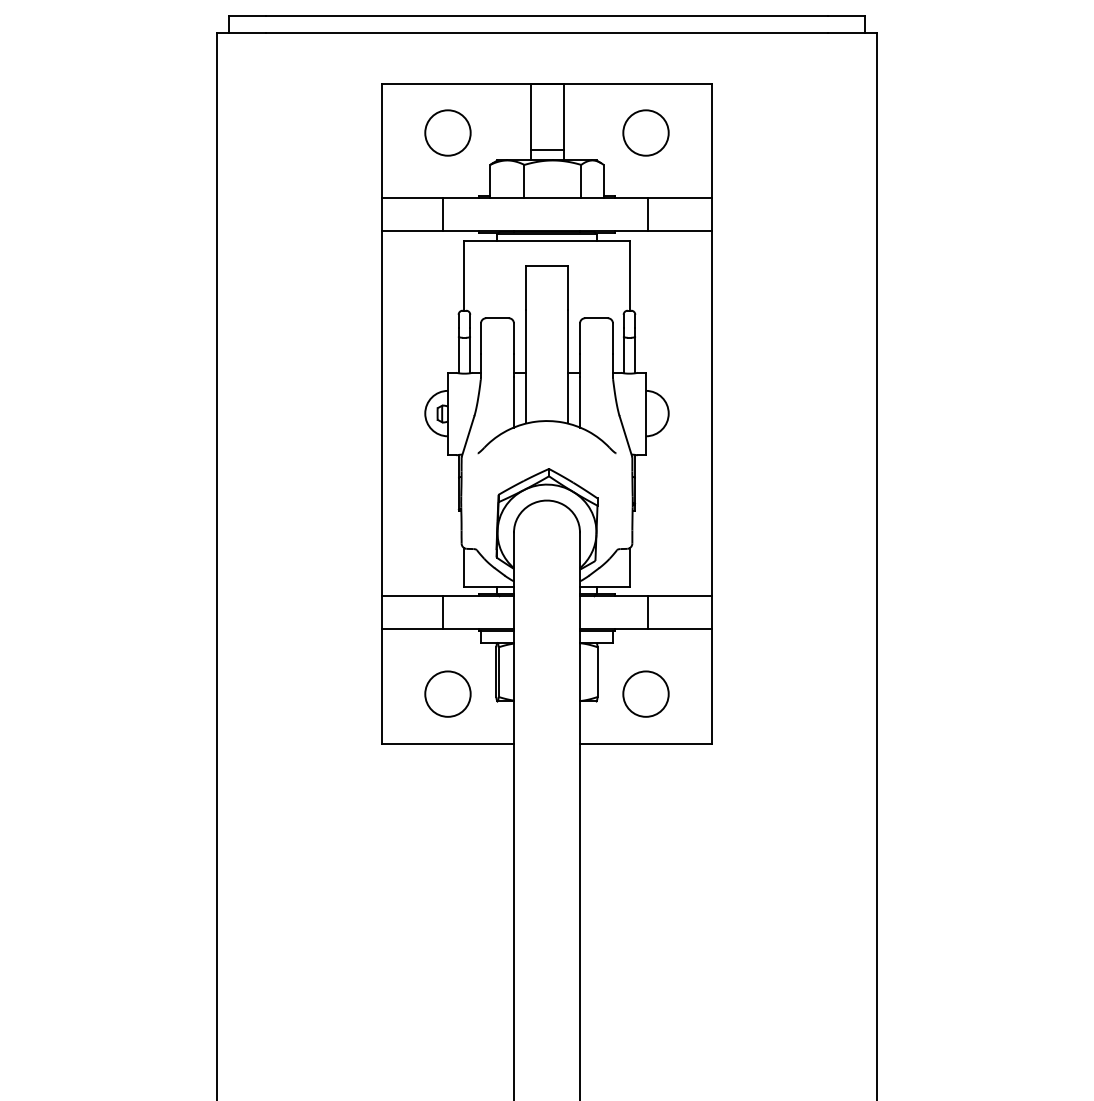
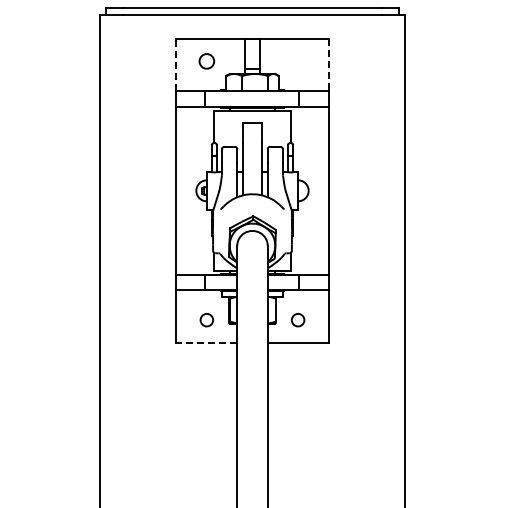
circle: (447, 133) -> (206, 61), size x0.7
circle: (644, 133) -> (297, 61), removed
line: (382, 139) -> (176, 64), solid -> dashed
line: (711, 141) -> (328, 65), solid -> dashed
circle: (447, 692) -> (206, 319), size x0.6
circle: (644, 692) -> (297, 319), size x0.6
line: (447, 744) -> (206, 343), solid -> dashed

